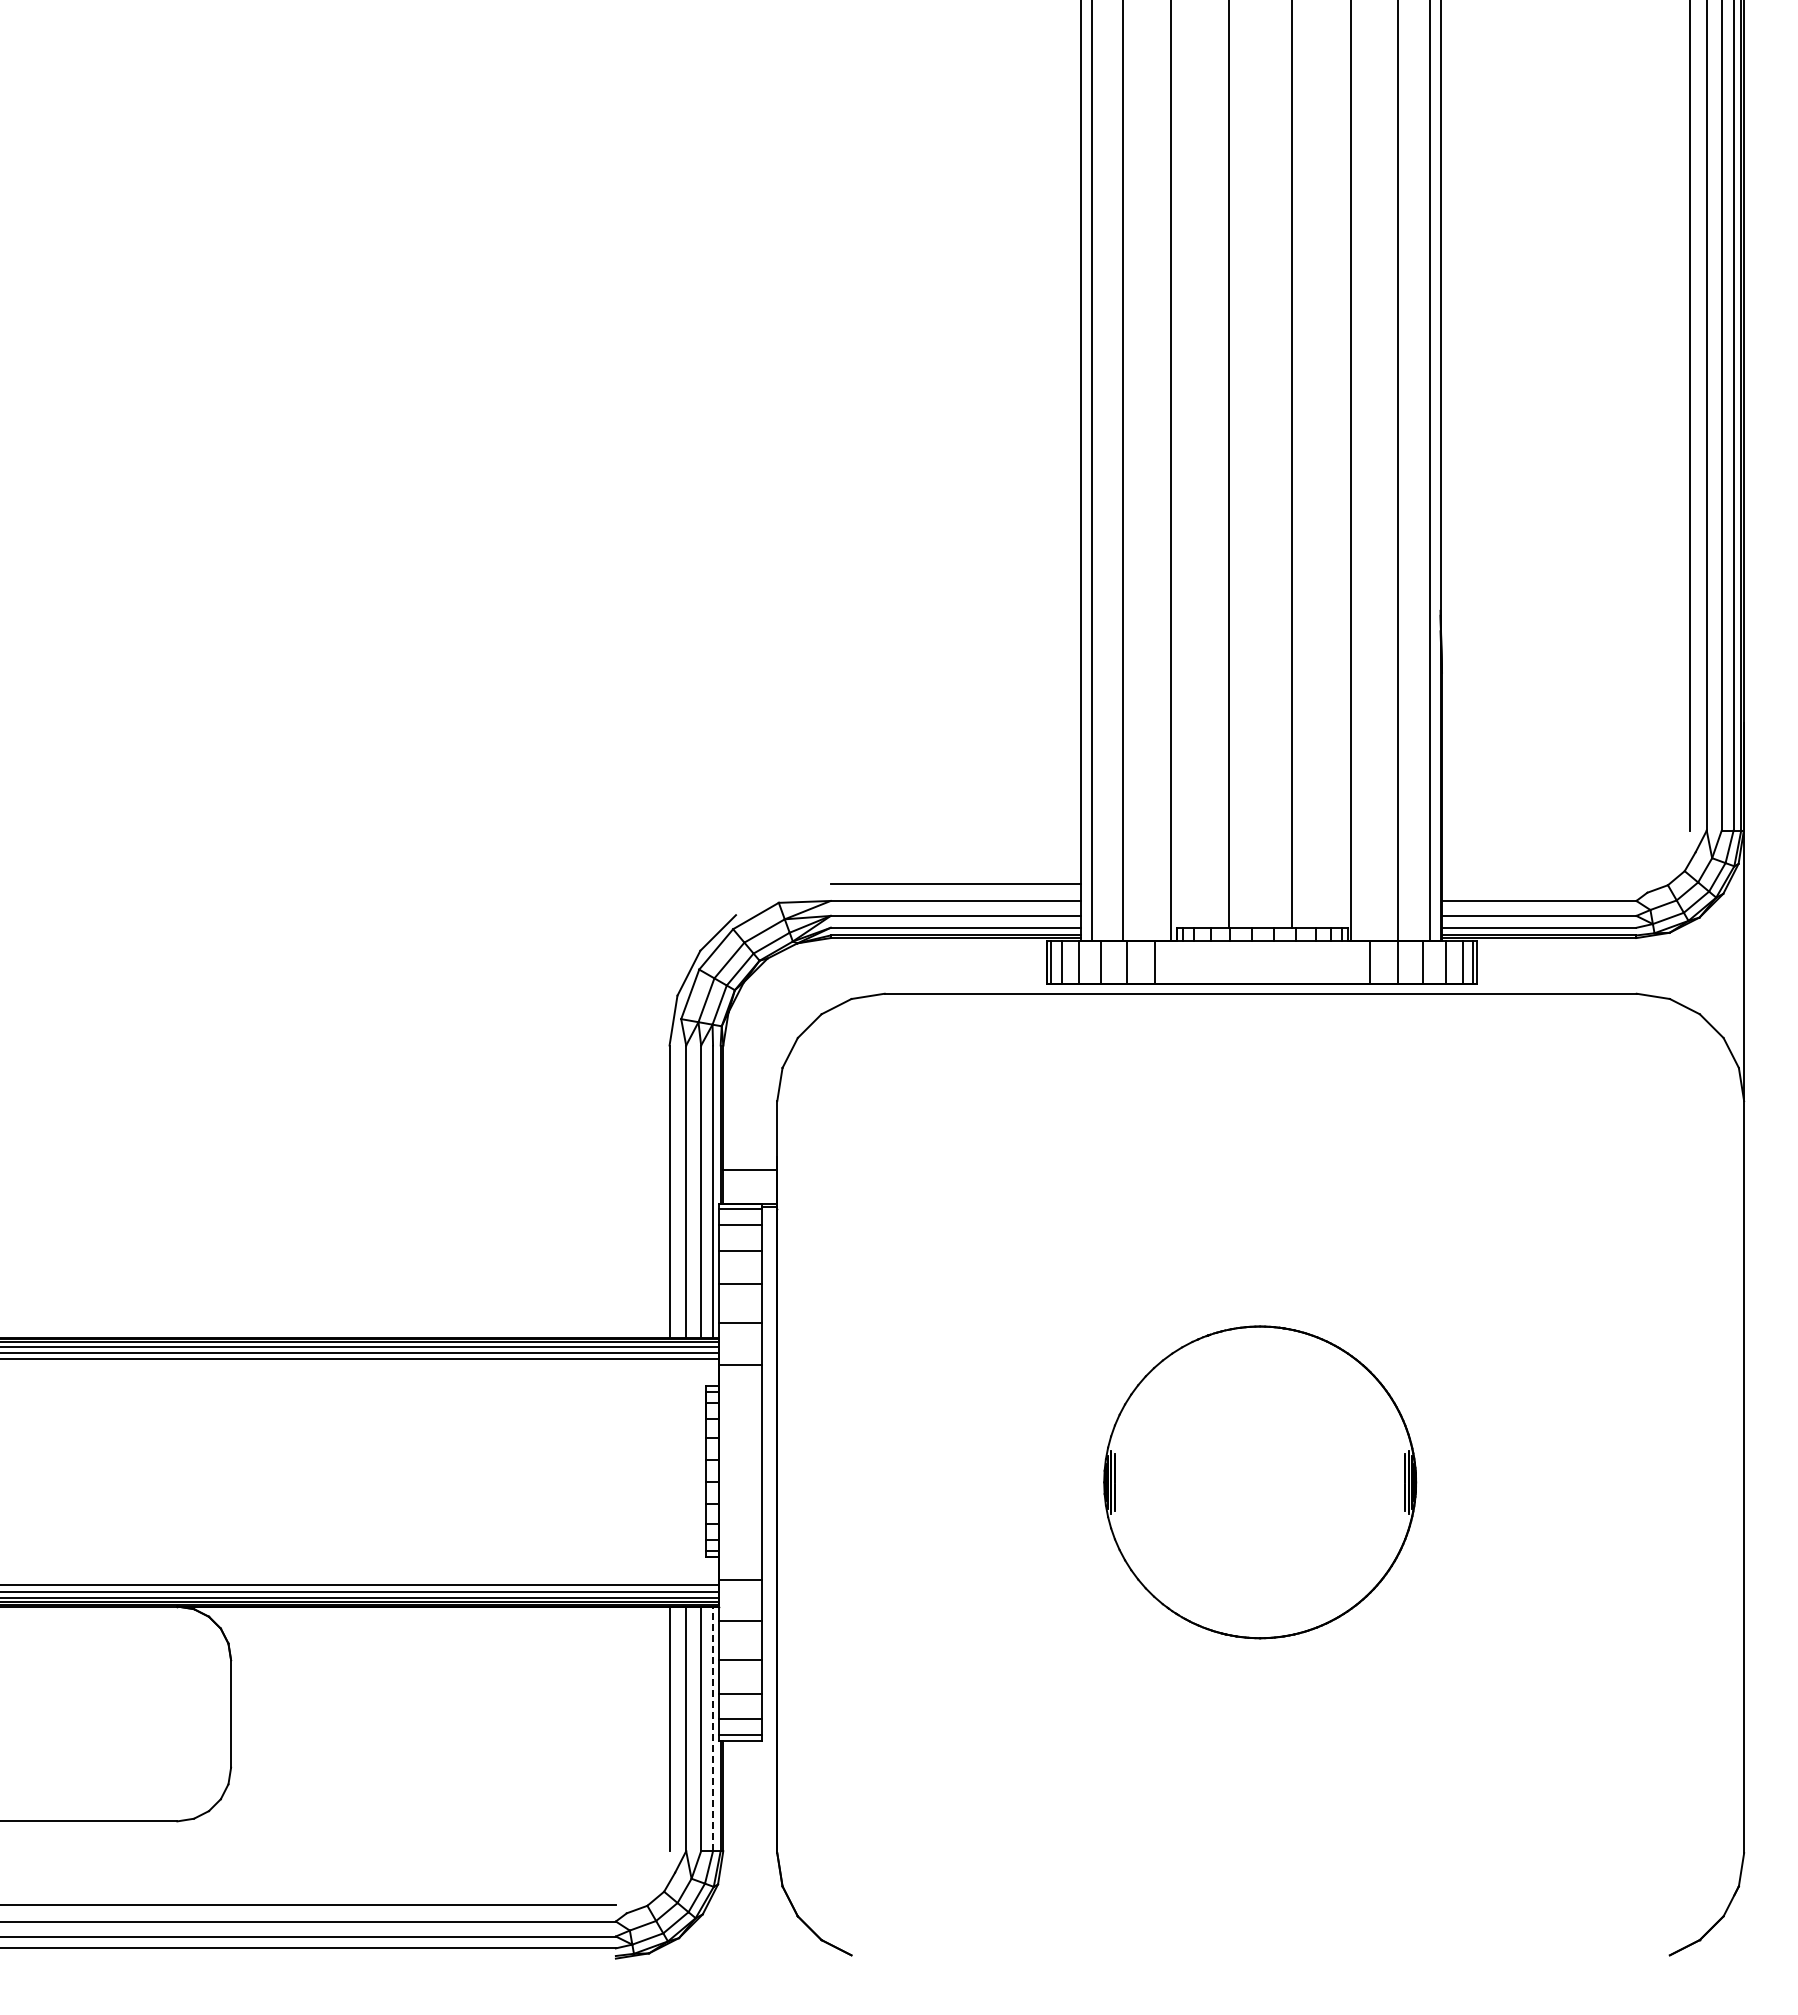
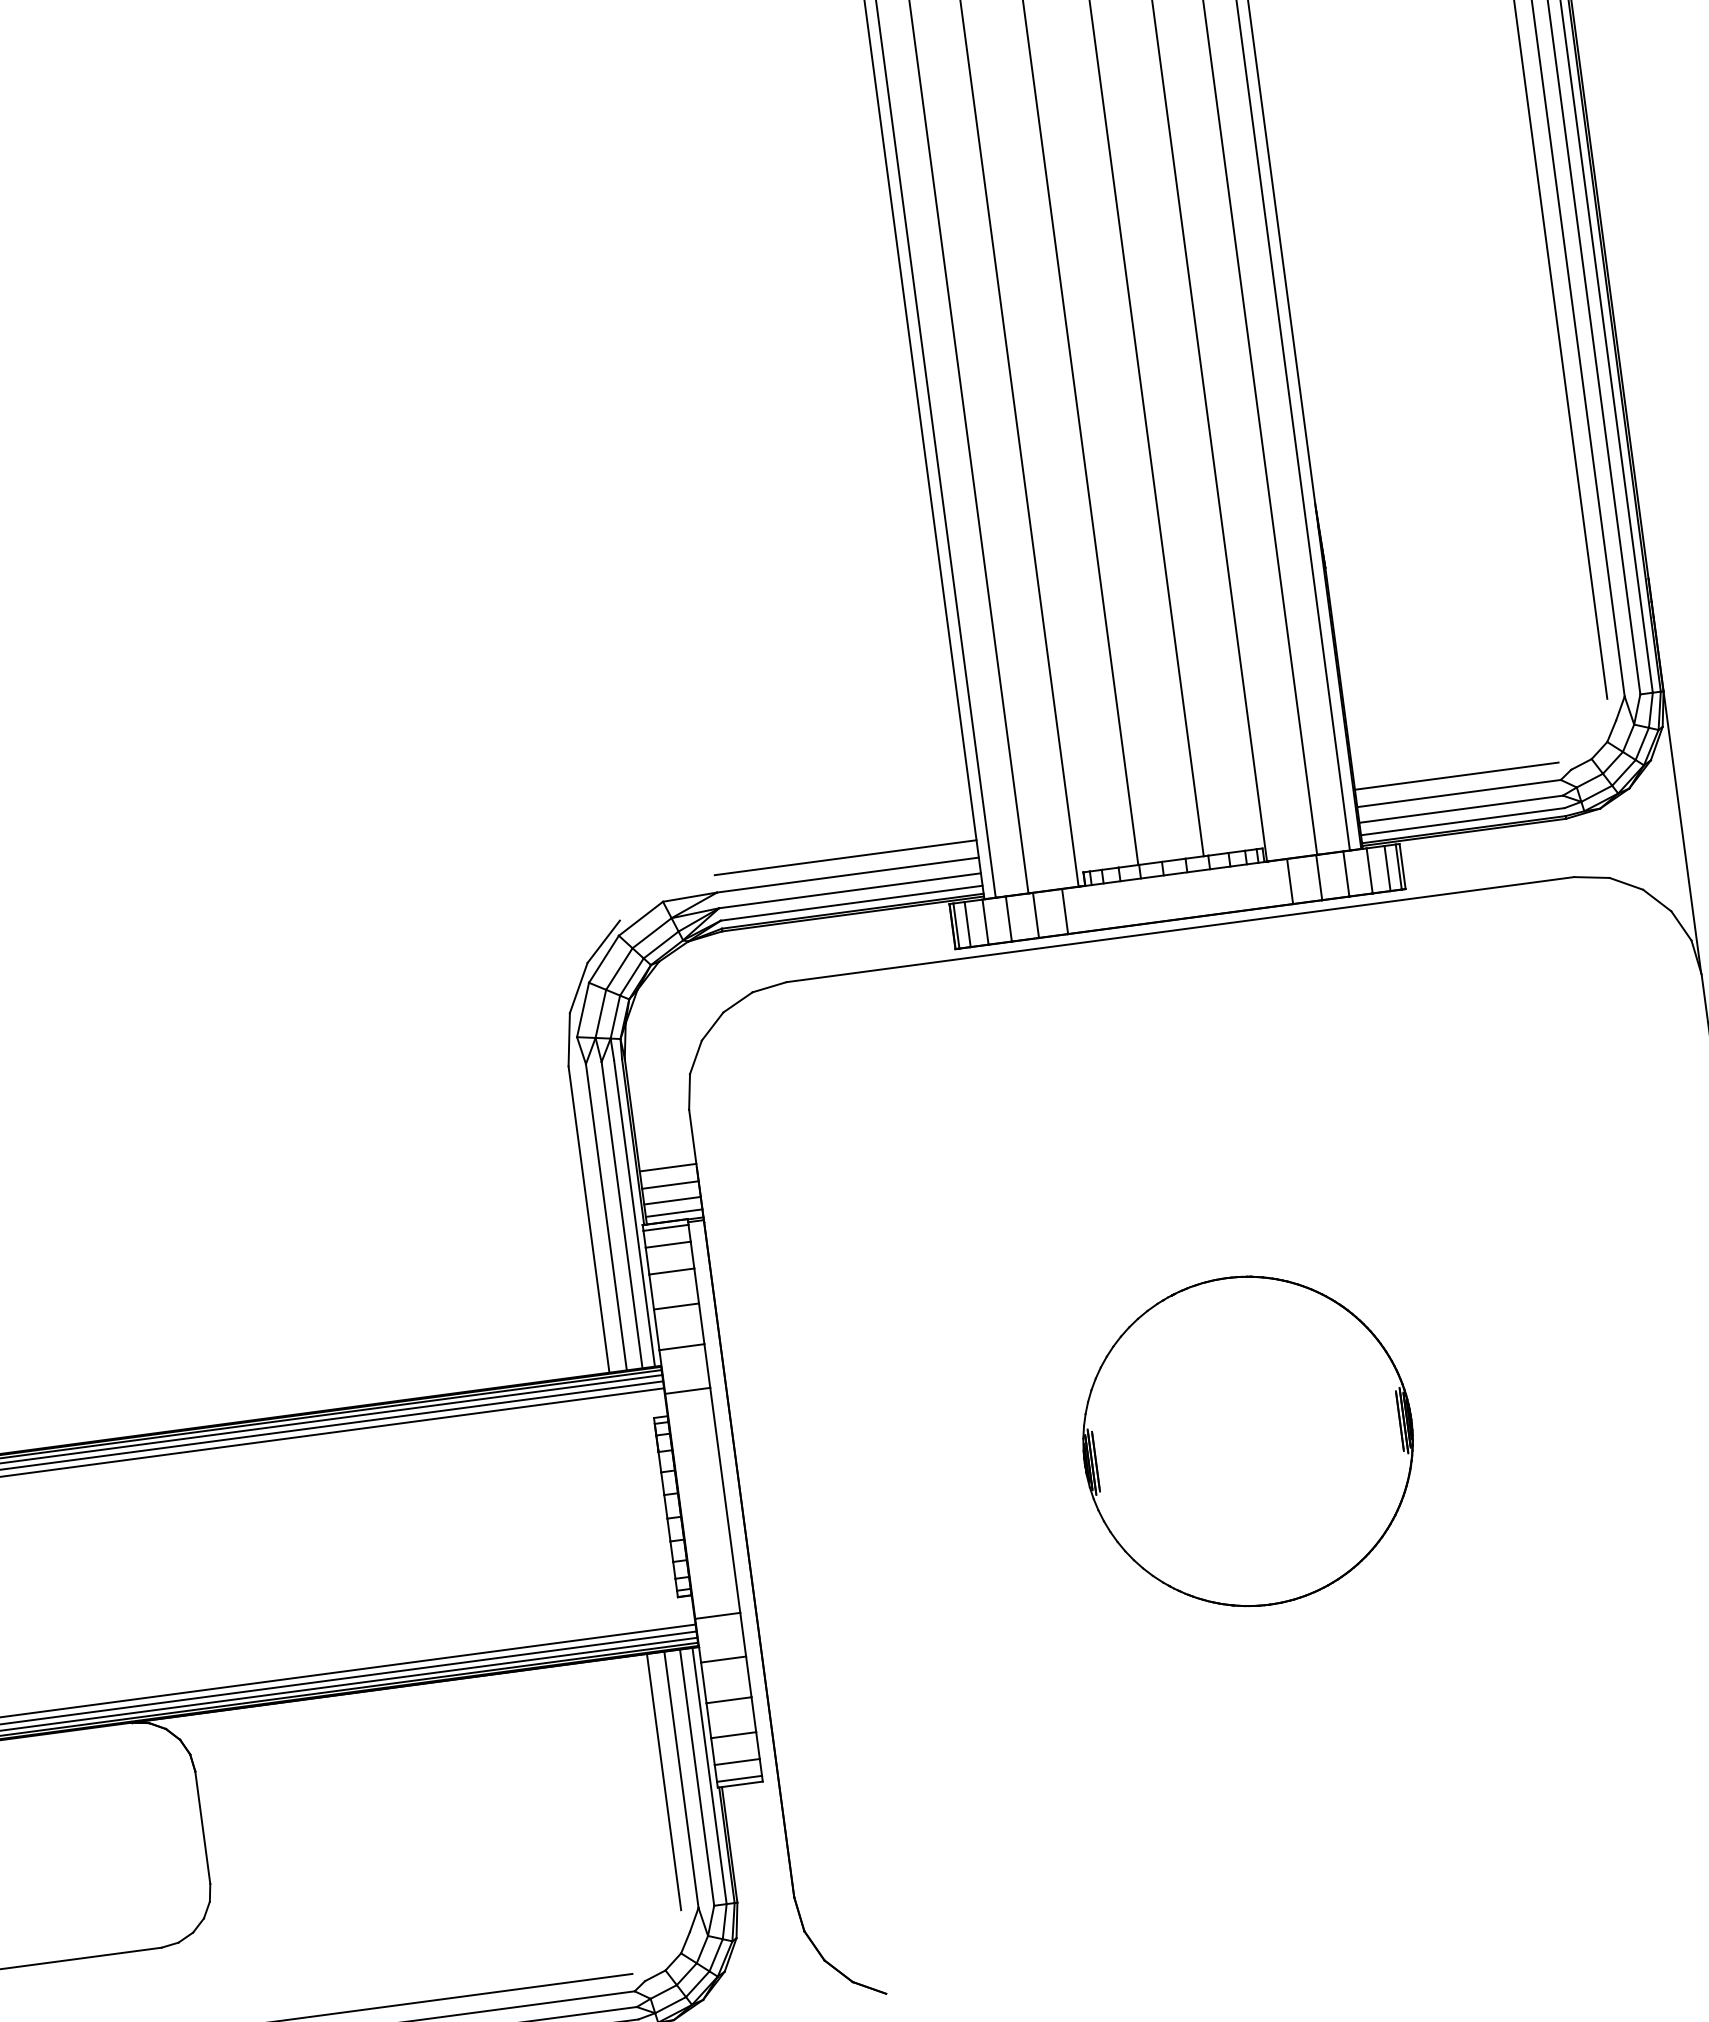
line: (1539, 884) -> (1457, 776), added
line: (750, 1152) -> (668, 1167), added
line: (750, 1184) -> (672, 1200), added
line: (750, 1196) -> (674, 1213), added
line: (713, 1728) -> (709, 1775), dashed -> solid

